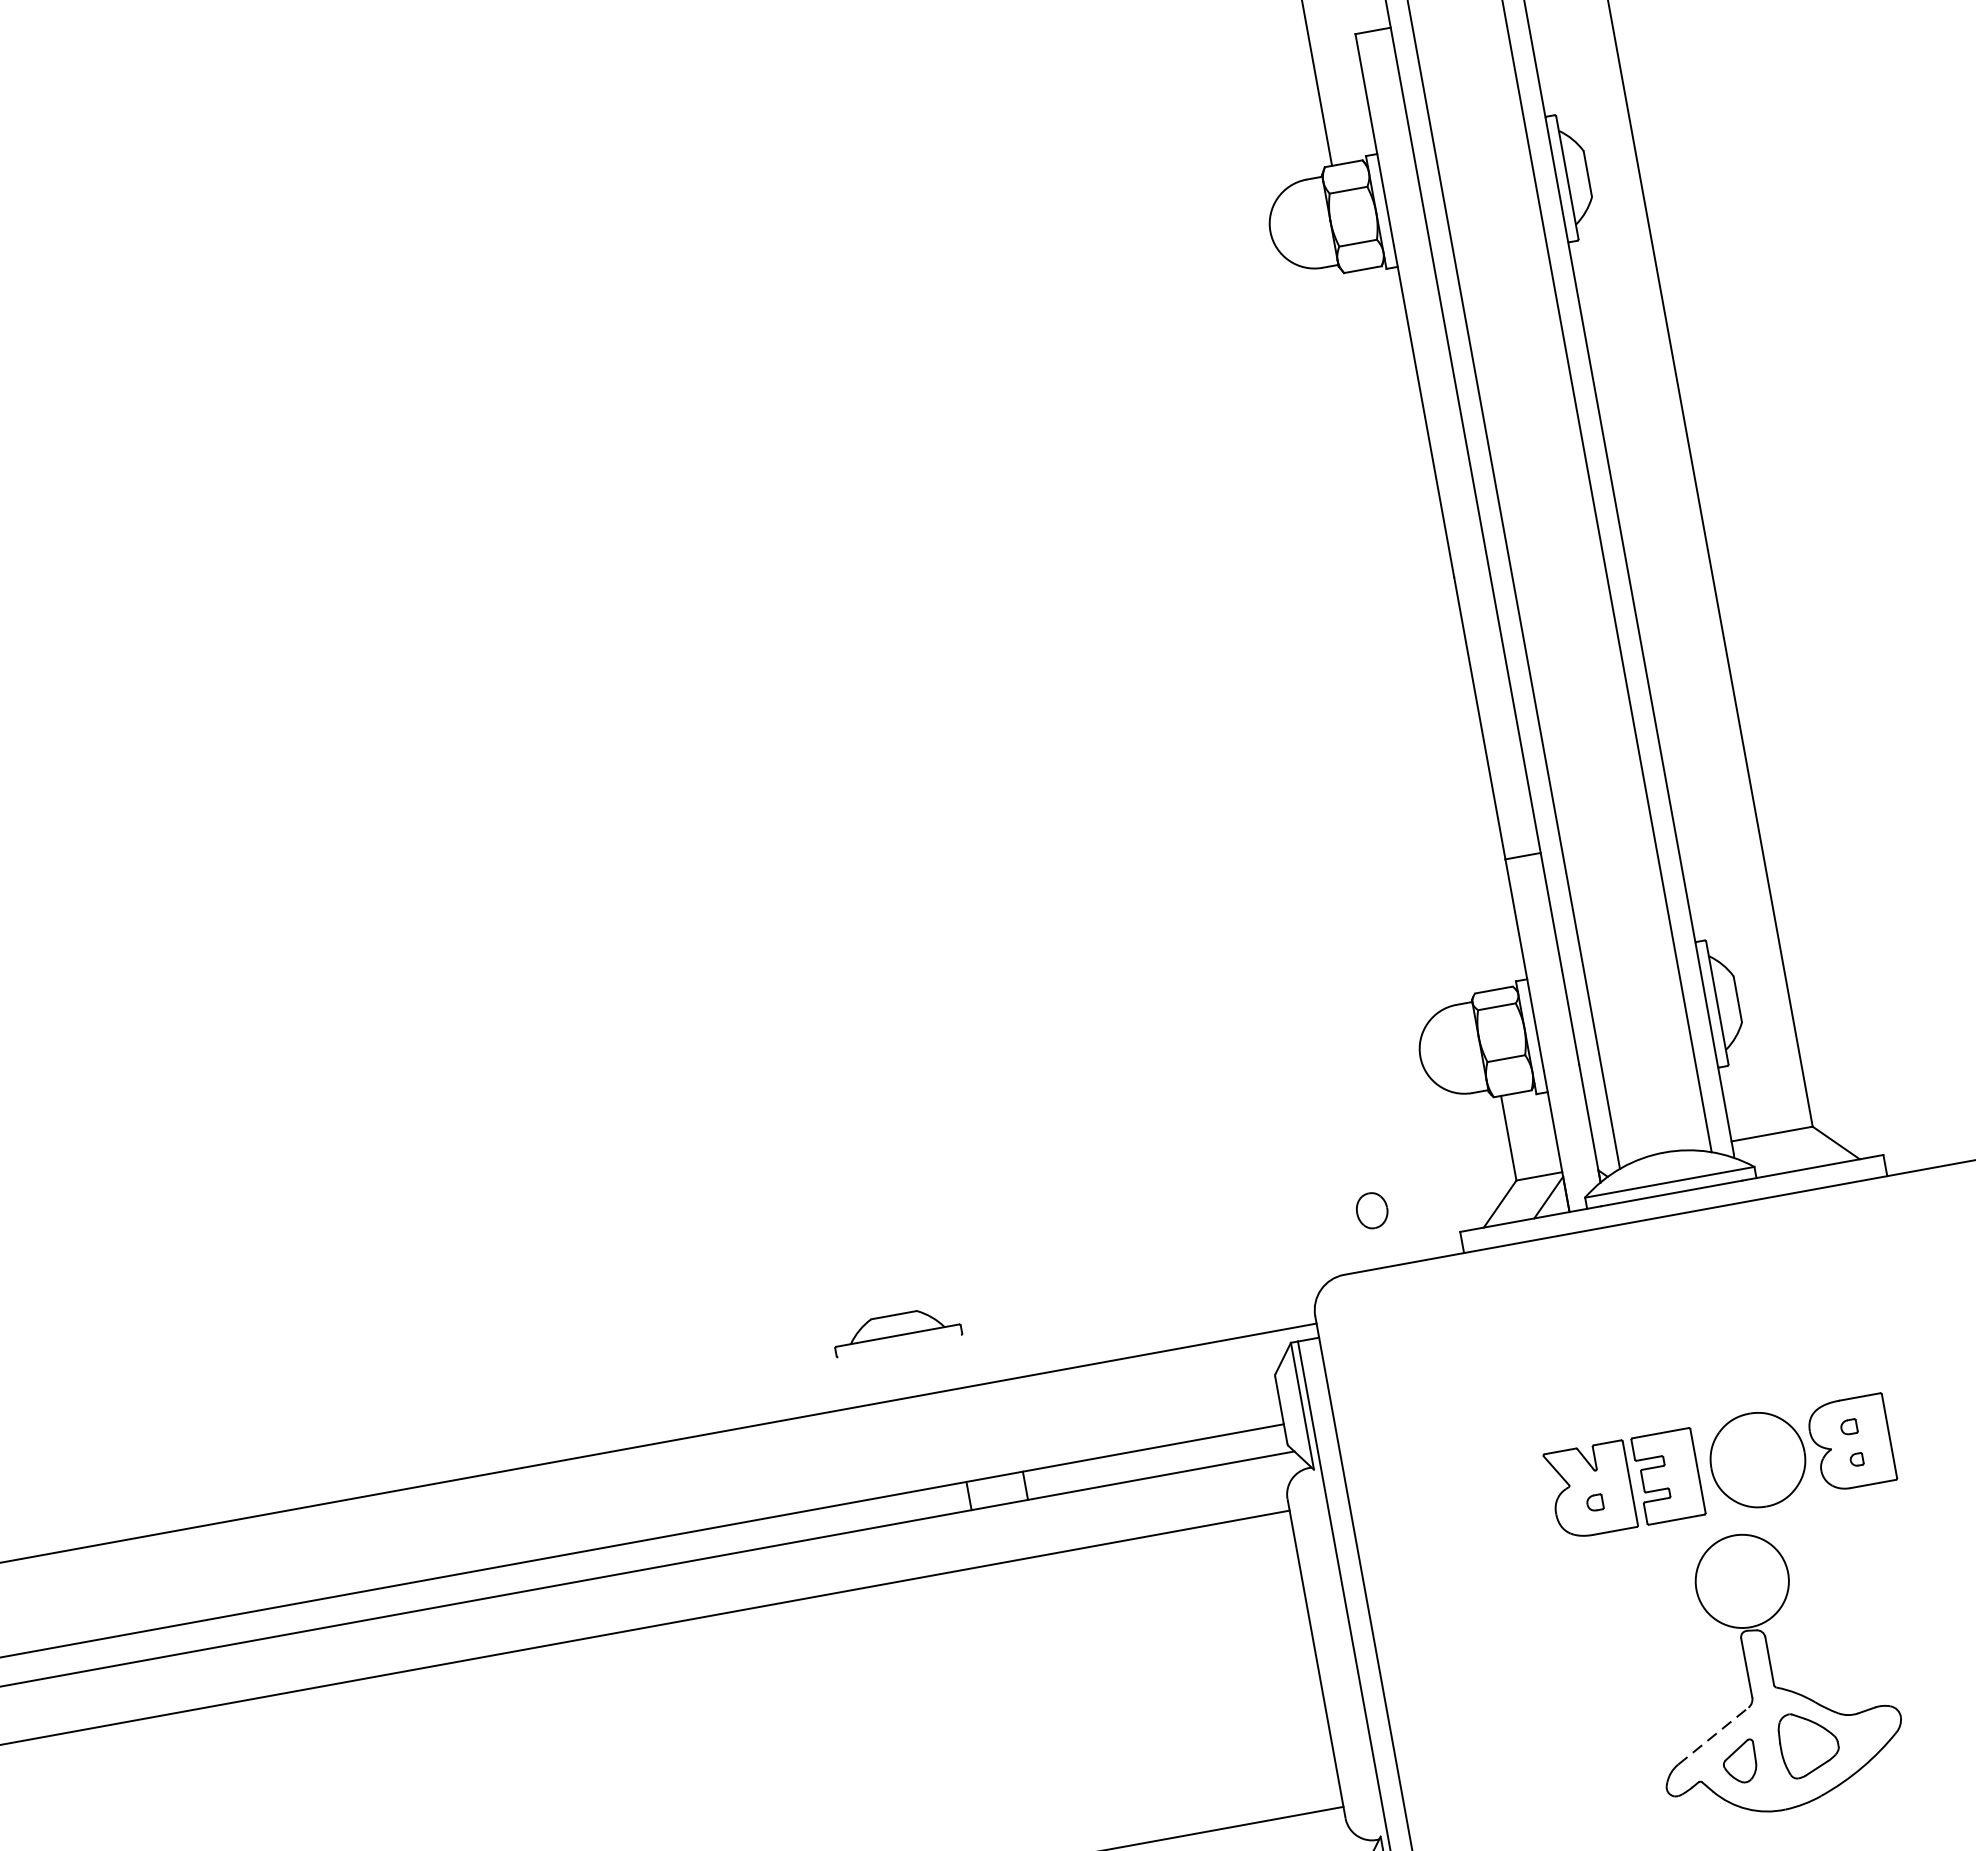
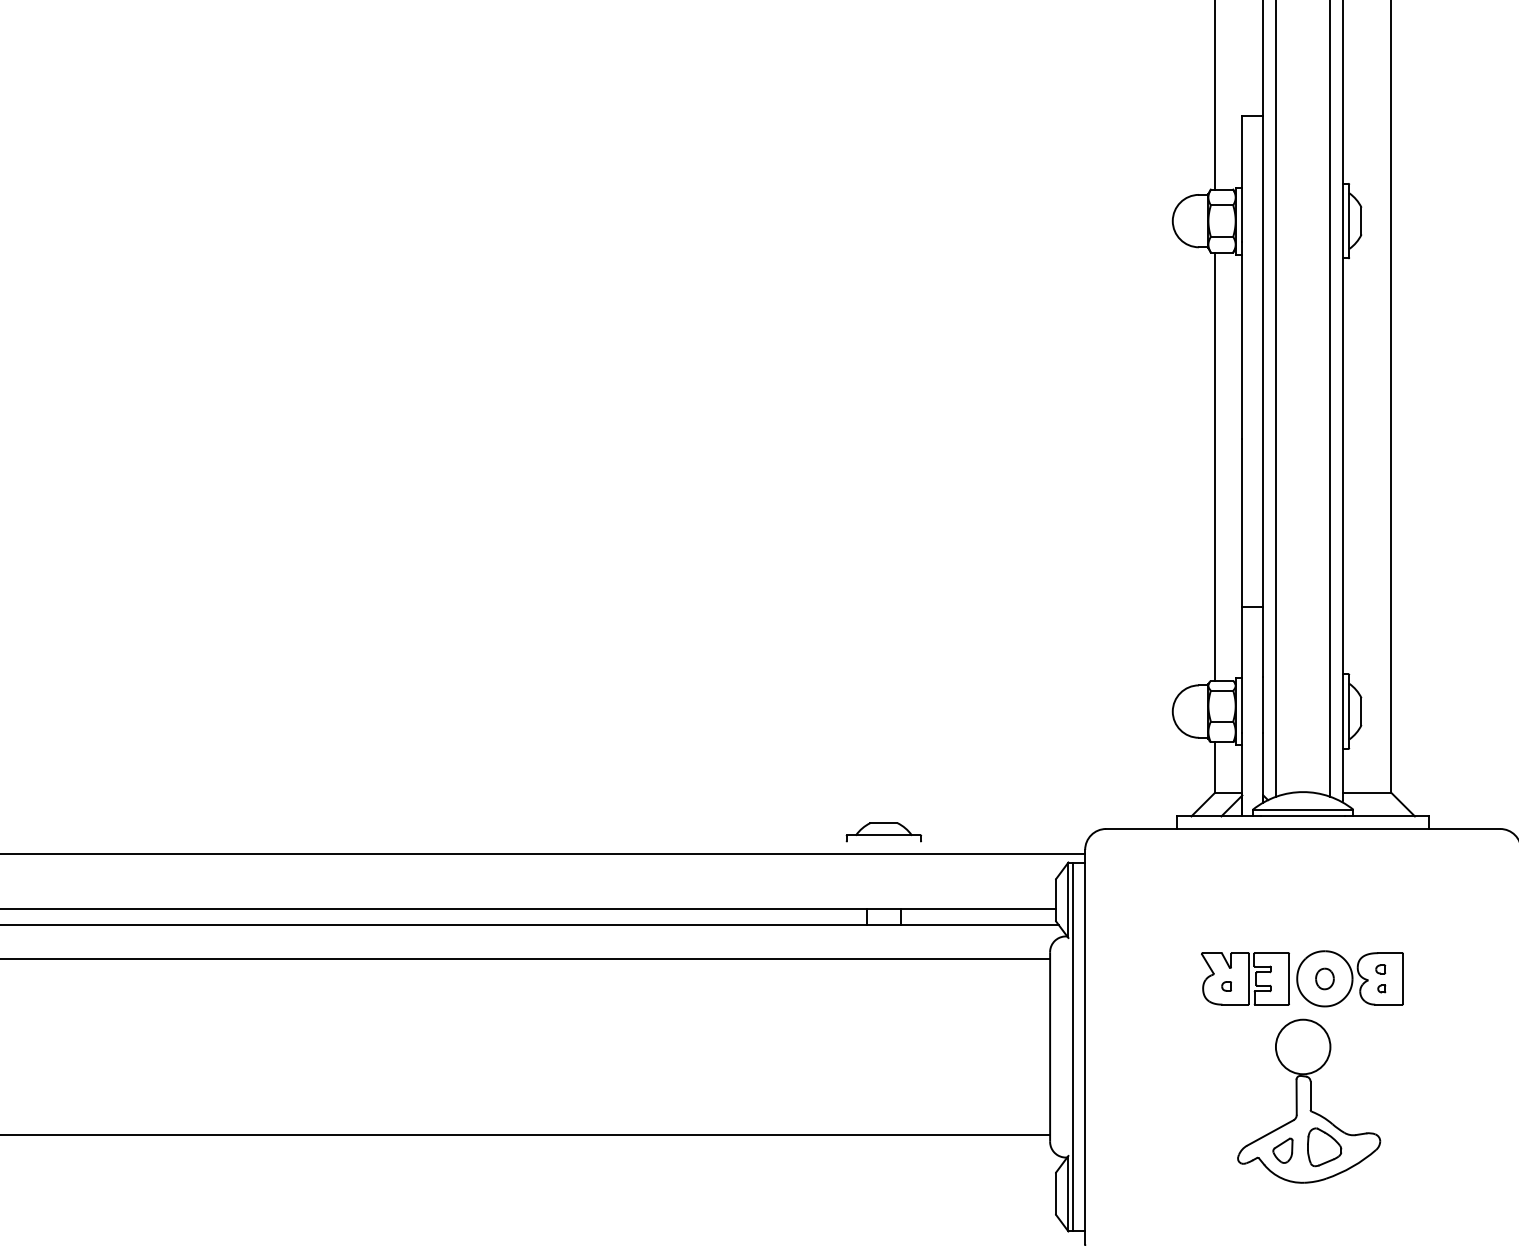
line: (1417, 631) -> (1215, 466), added
part: (1371, 1210) -> (1324, 978), moved
part: (896, 1331) -> (883, 832), moved
line: (1713, 1735) -> (1270, 1132), dashed -> solid

